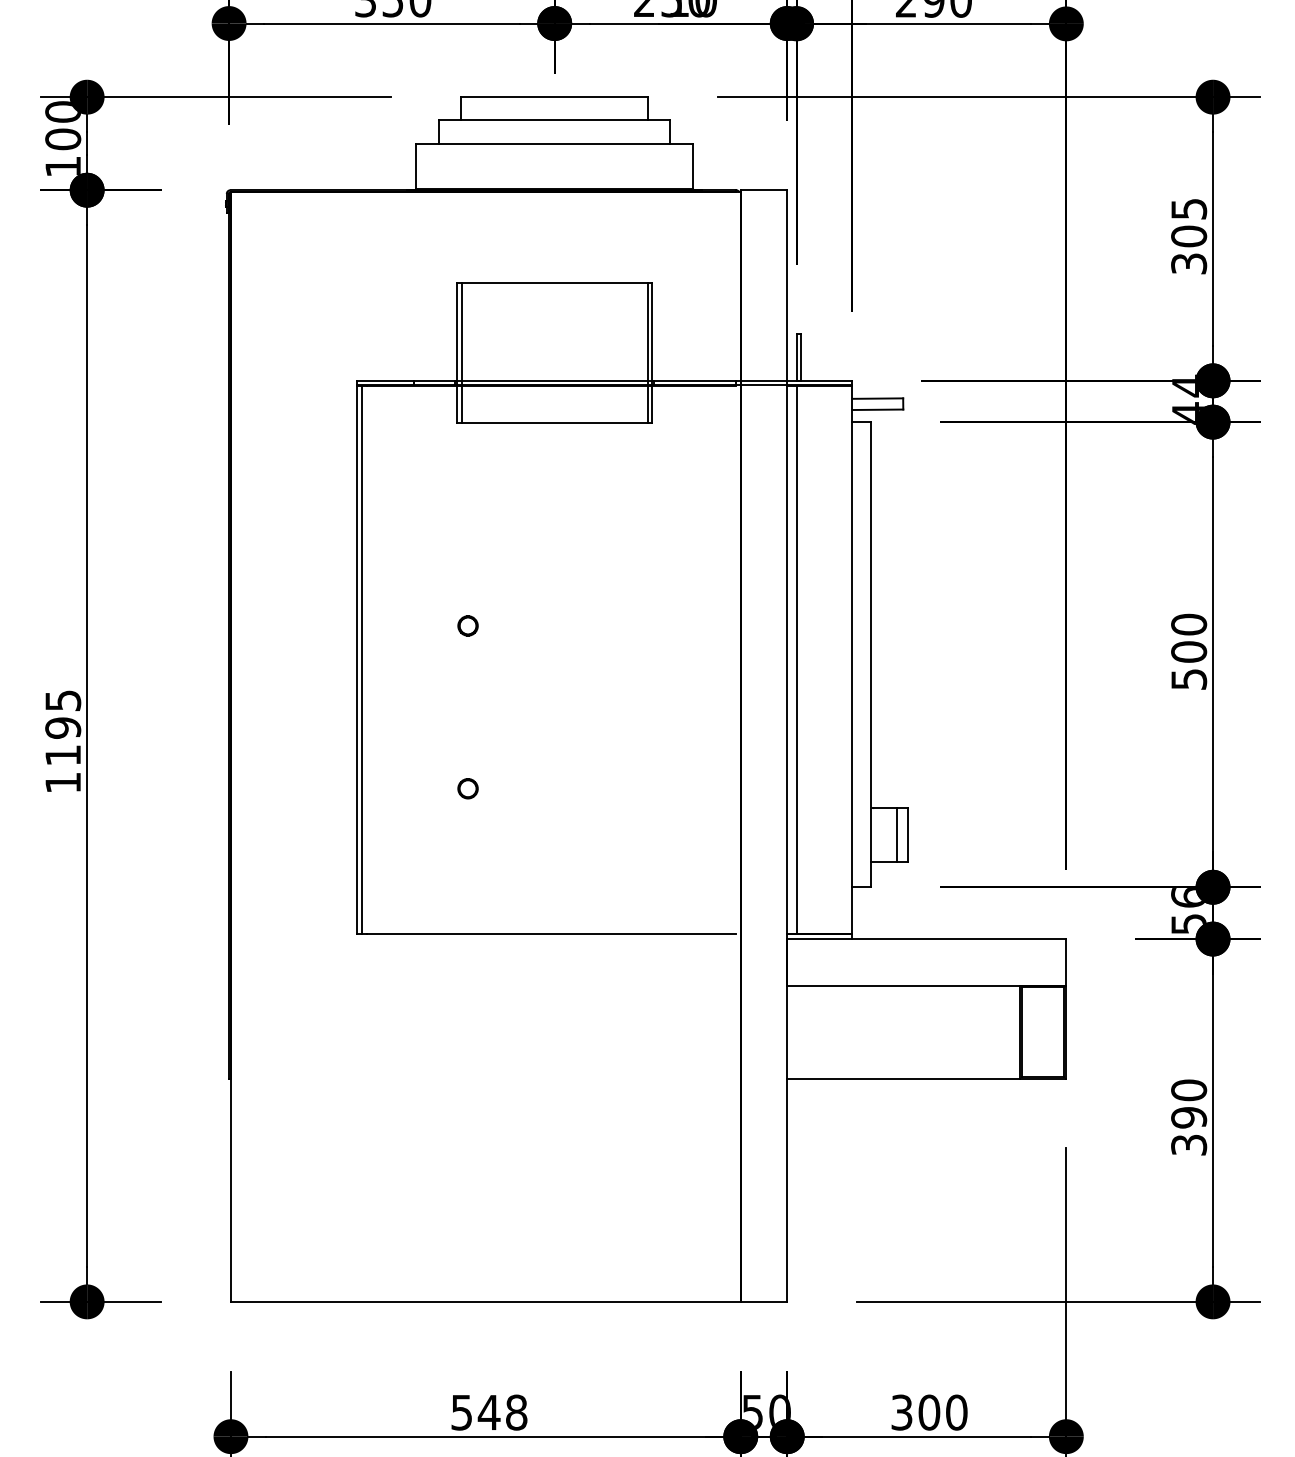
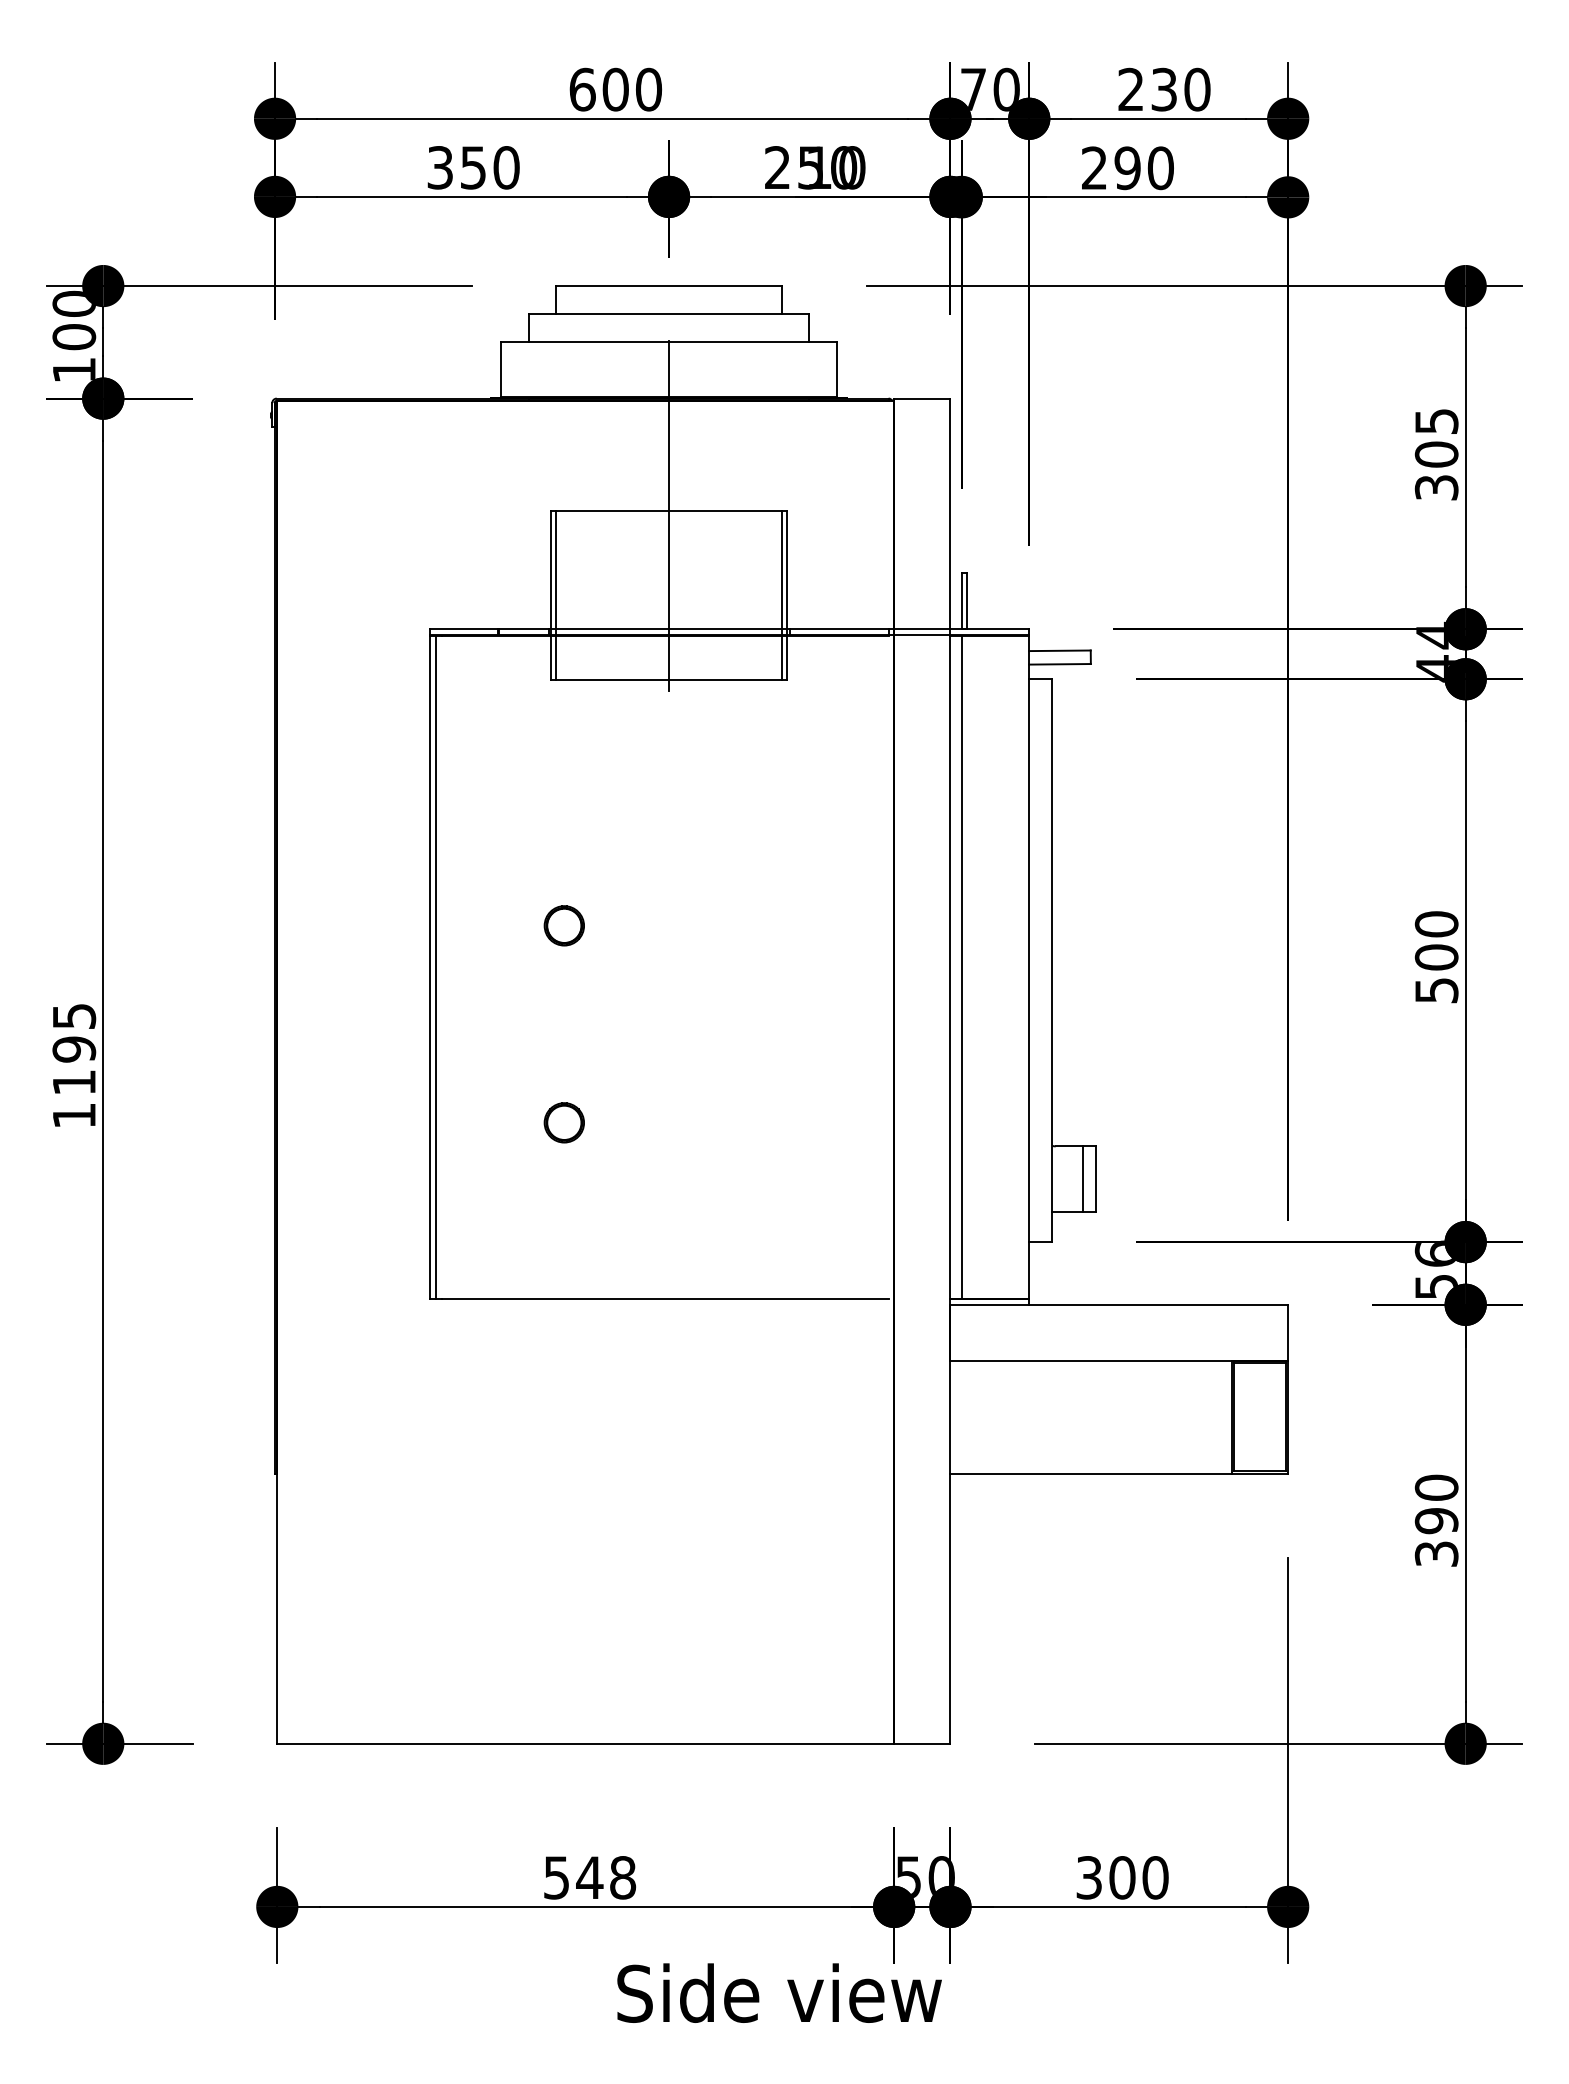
line: (555, 287) -> (669, 516), added
part: (467, 625) -> (563, 925), size x1.67
part: (467, 788) -> (563, 1122), size x1.67

